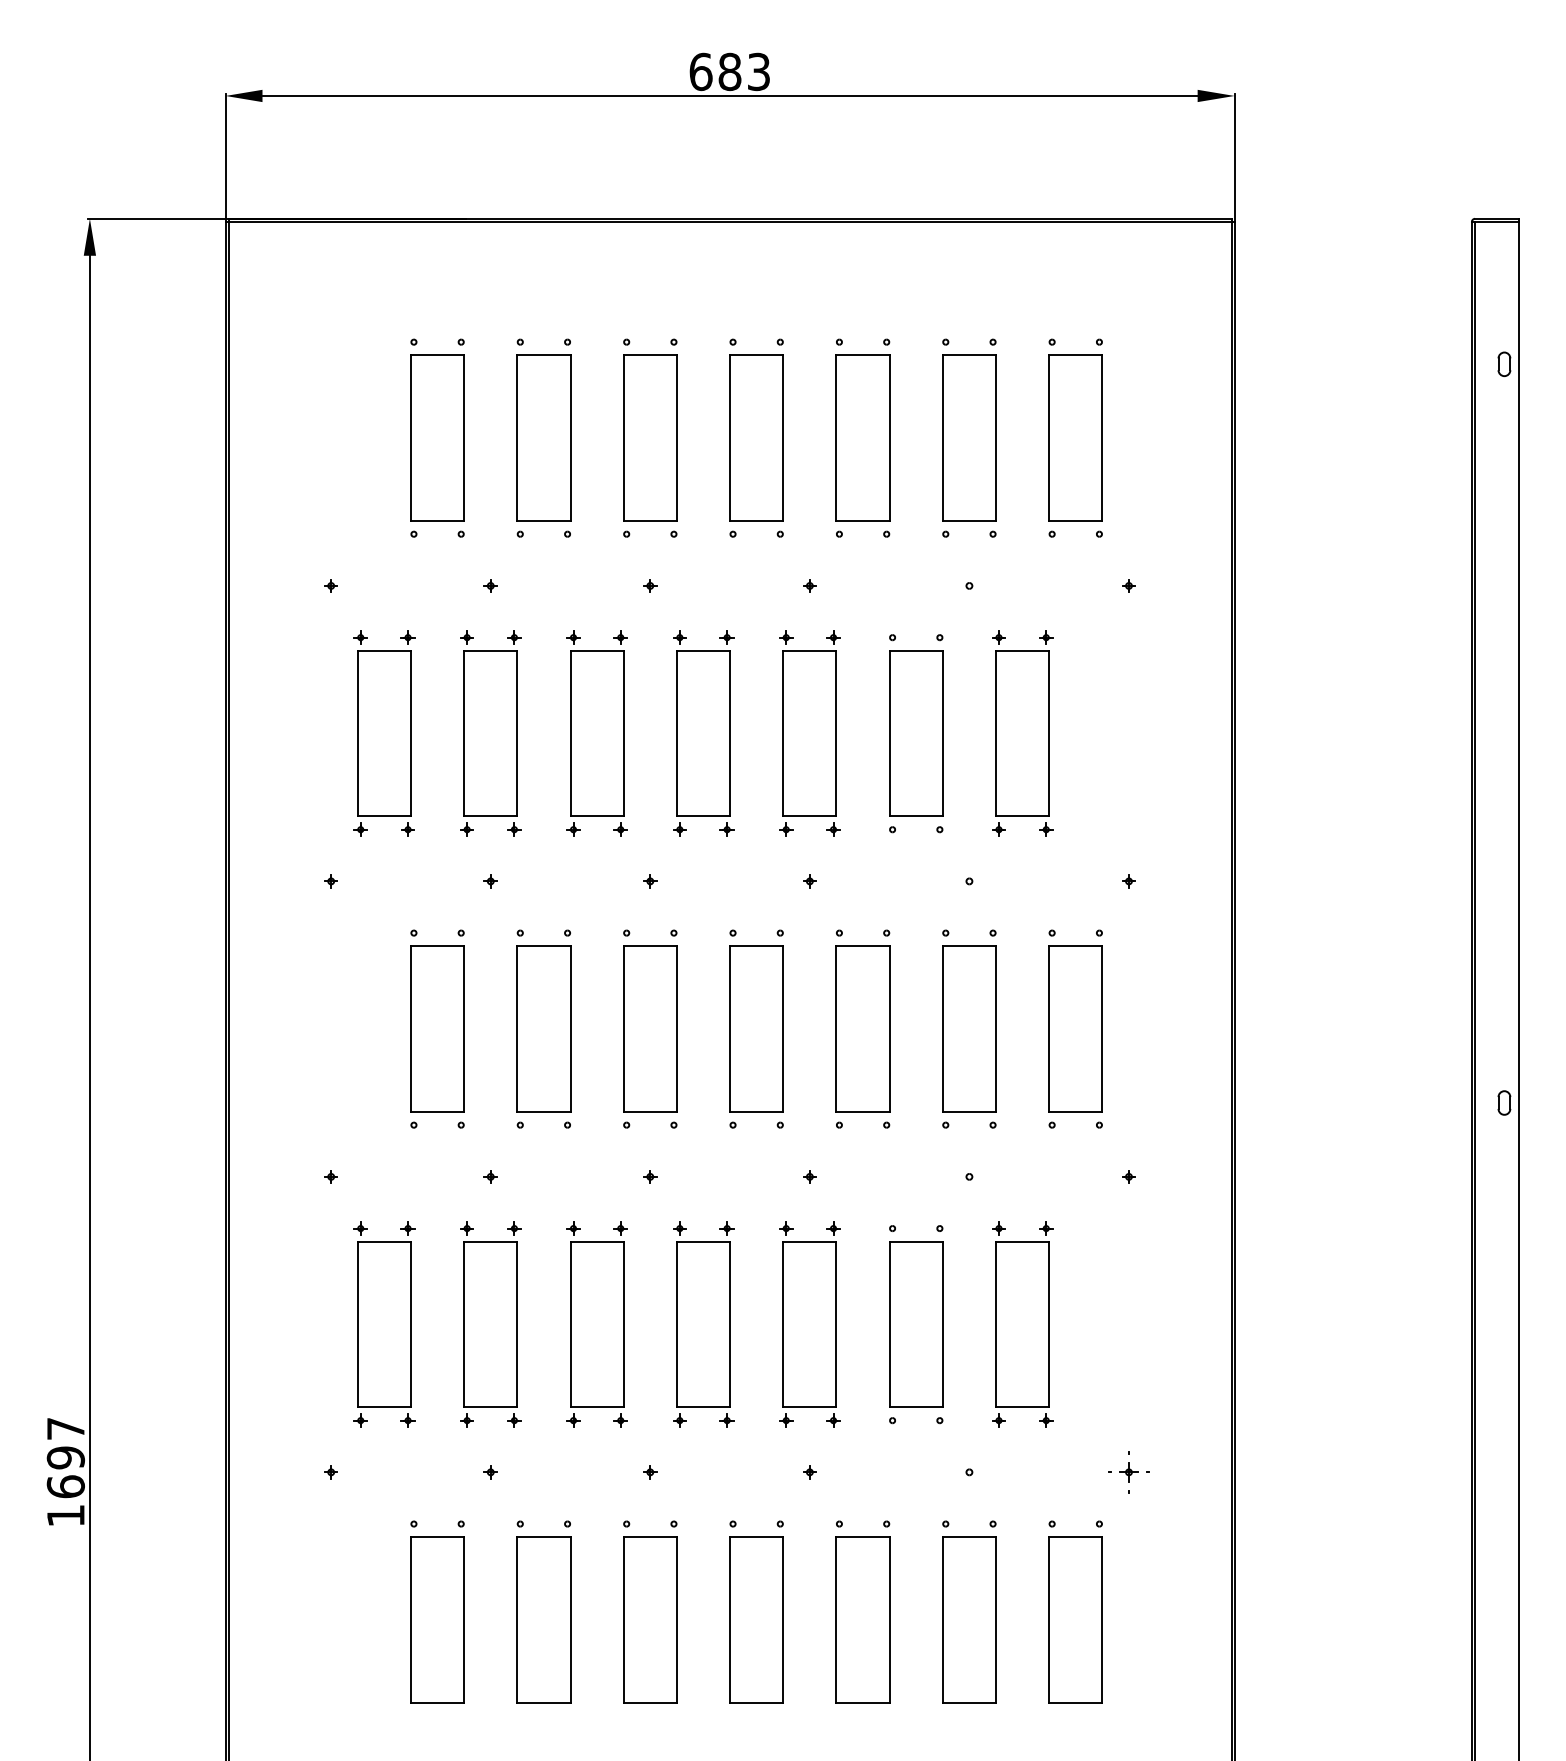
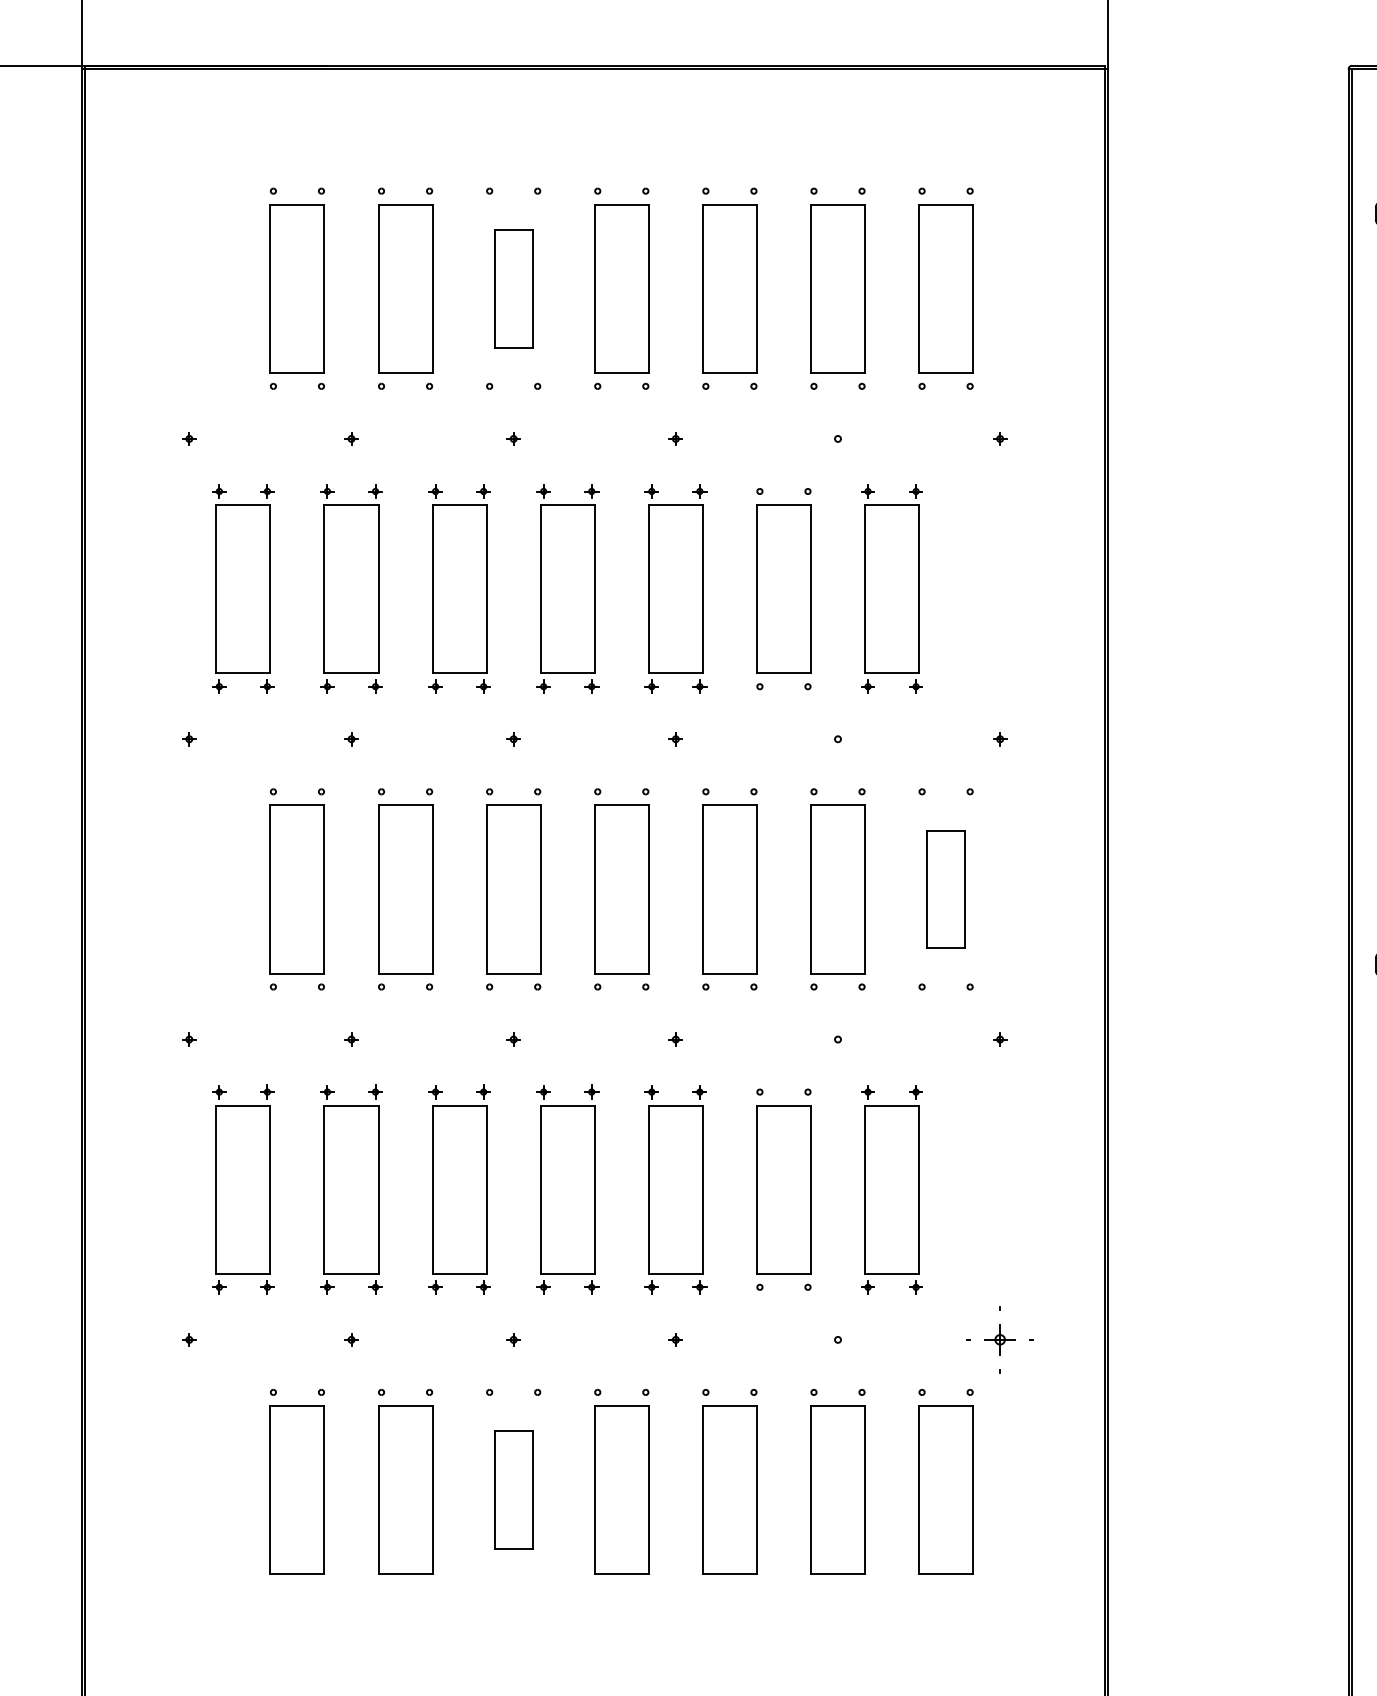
part: (650, 437) -> (513, 288), size x0.7
part: (1075, 1028) -> (945, 888), size x0.7
part: (1128, 1472) -> (999, 1340), size x1.6
part: (650, 1619) -> (513, 1489), size x0.7

